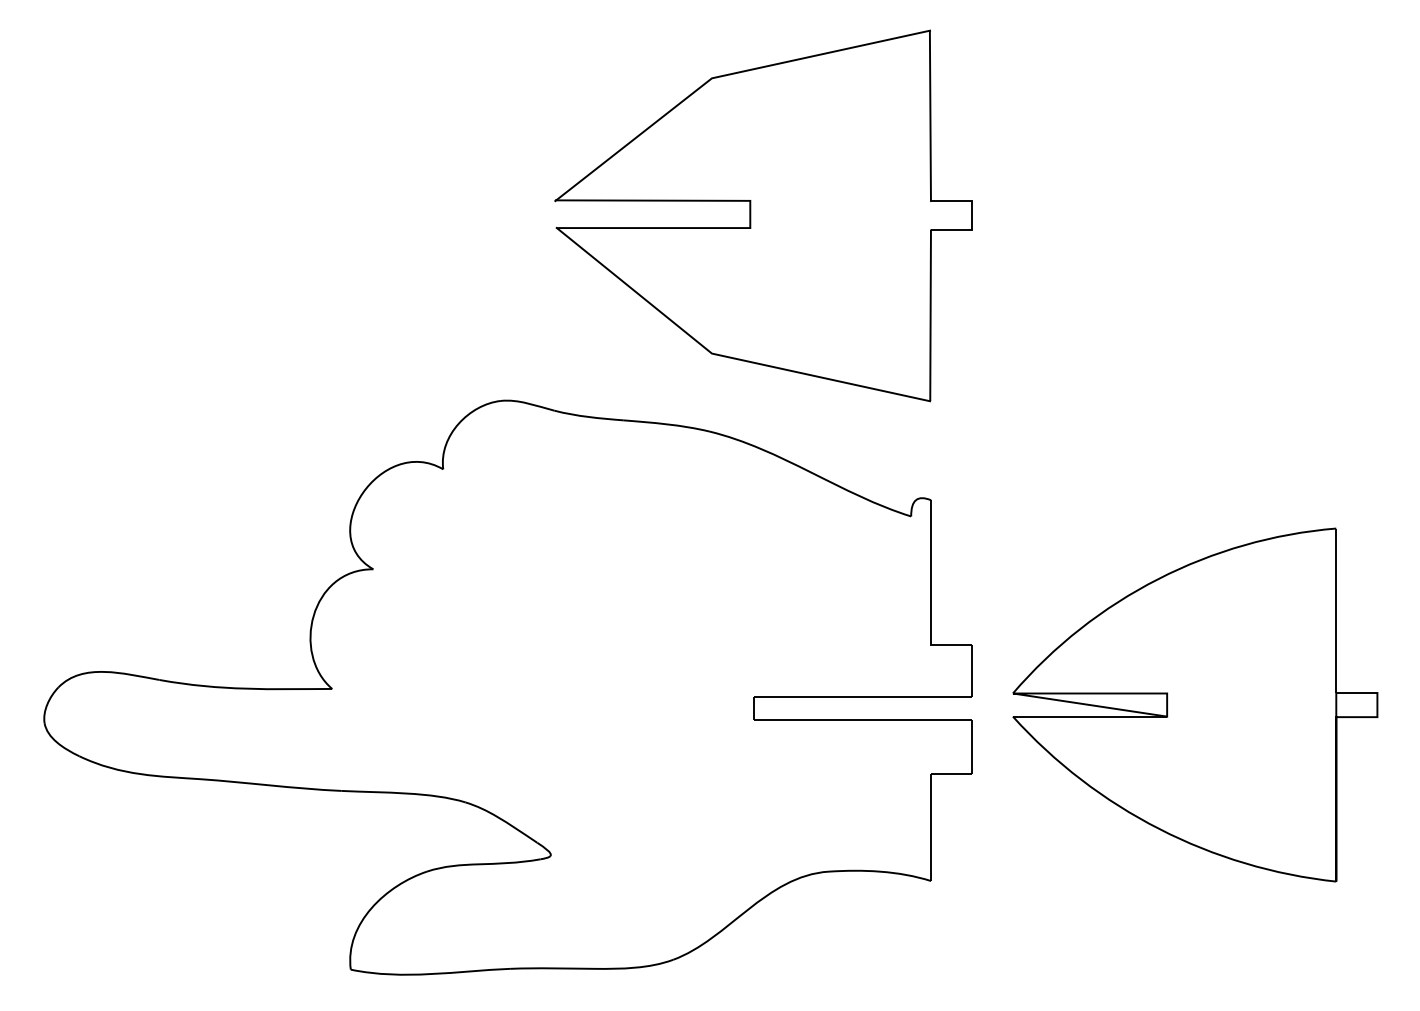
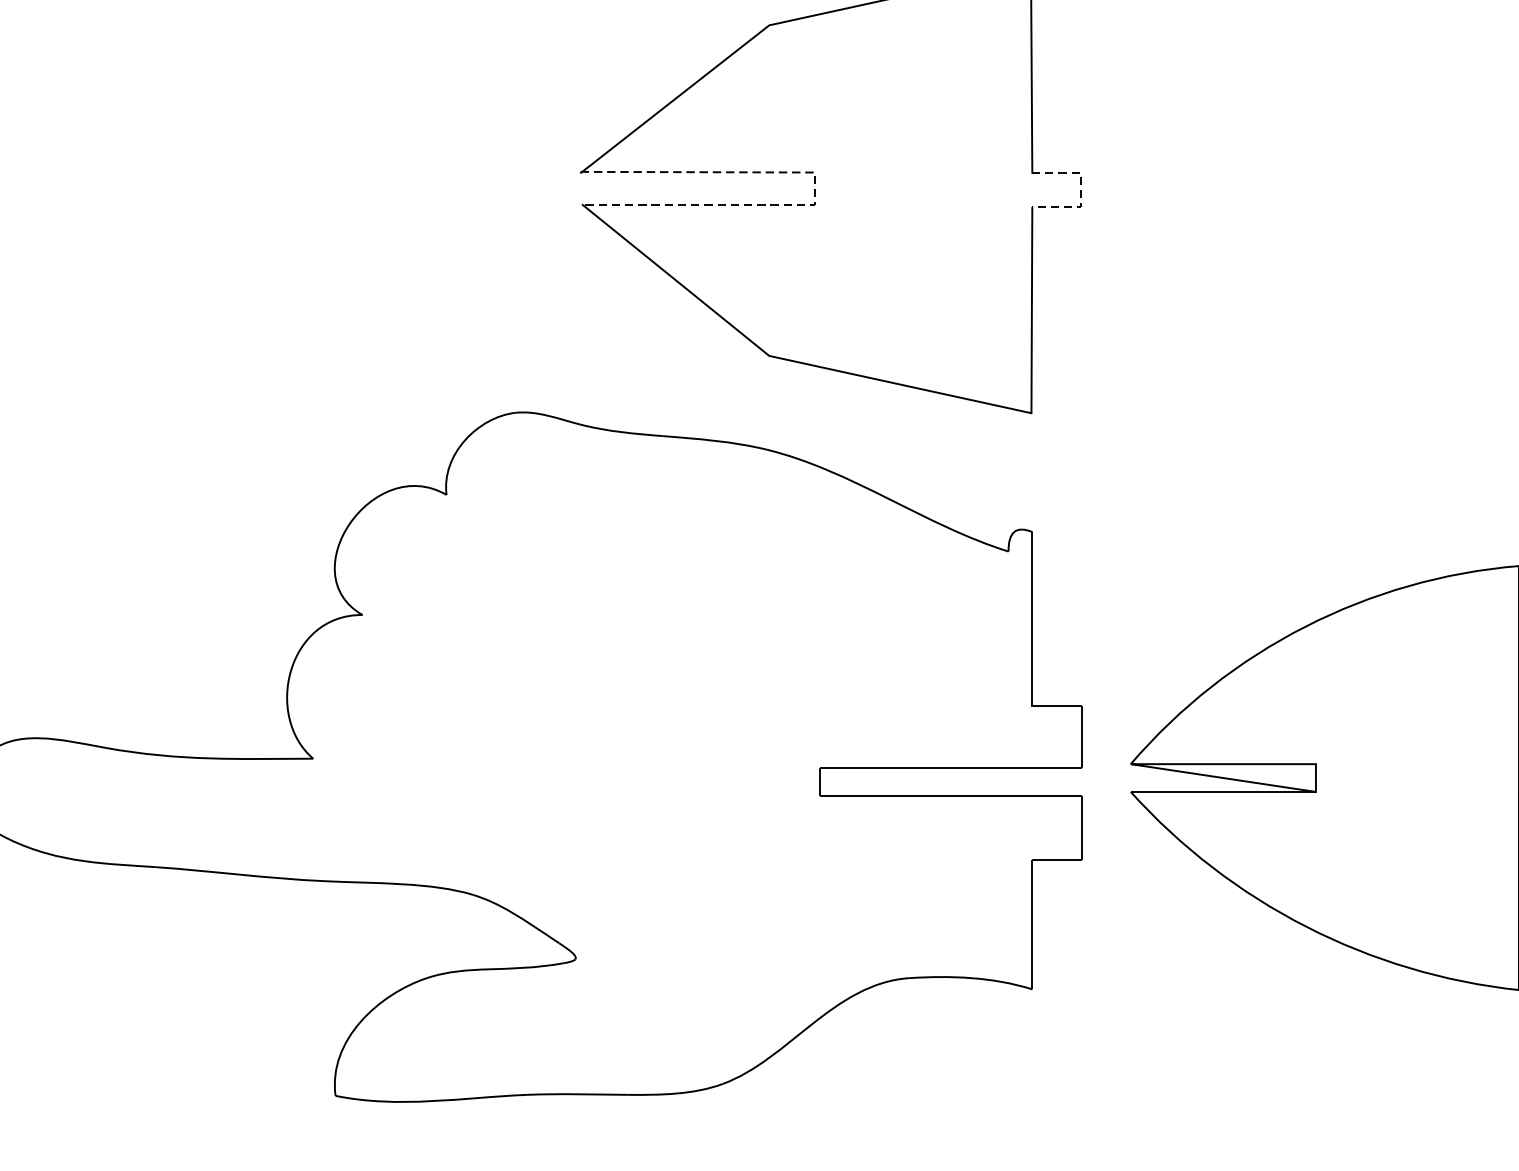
line: (750, 213) -> (815, 187), solid -> dashed
line: (971, 216) -> (1080, 191), solid -> dashed

